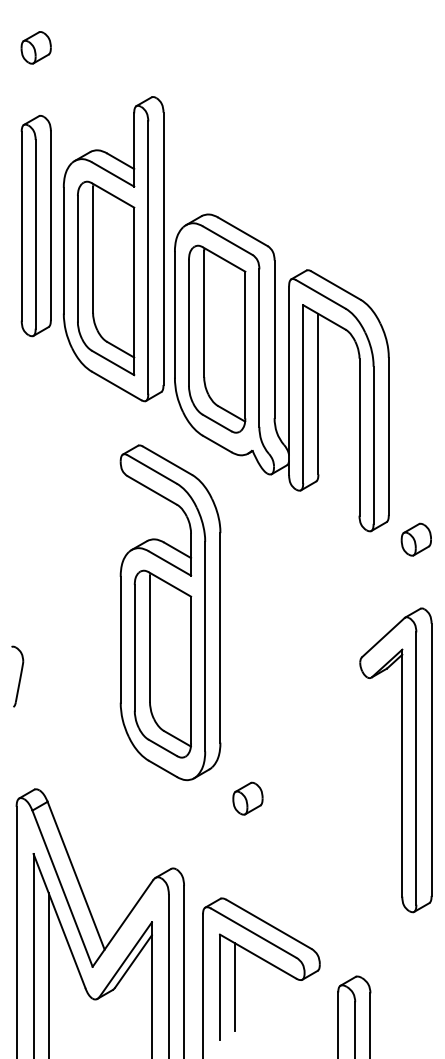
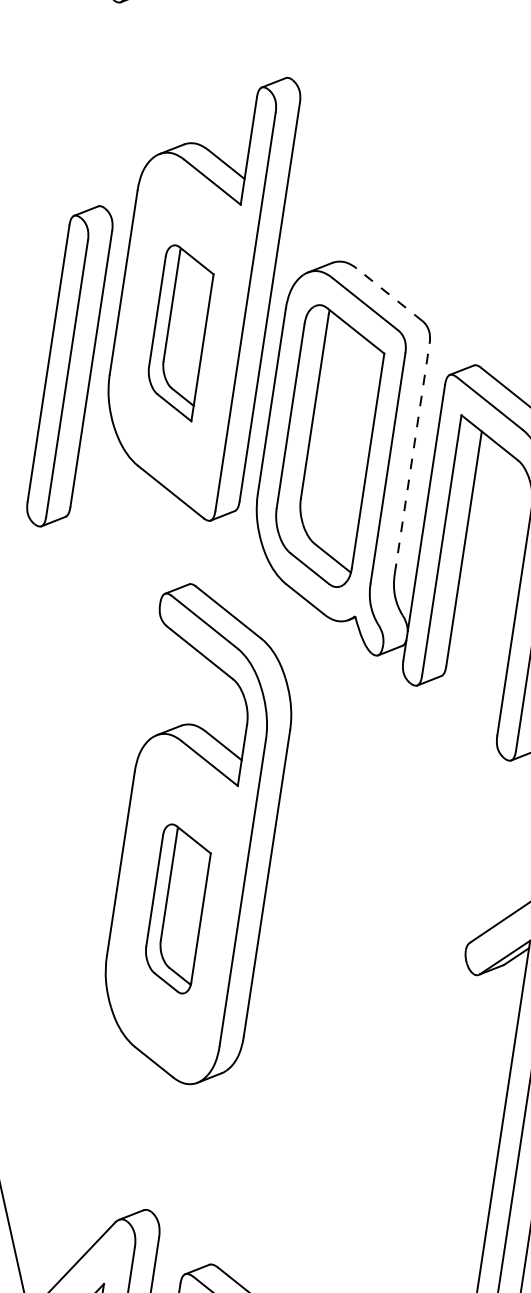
part: (35, 226) -> (68, 366), moved
line: (242, 231) -> (389, 294), solid -> dashed
part: (106, 278) -> (179, 332), size x0.6
line: (274, 339) -> (411, 459), solid -> dashed
part: (162, 663) -> (176, 907), size x0.6
part: (247, 798) -> (271, 1124), removed

